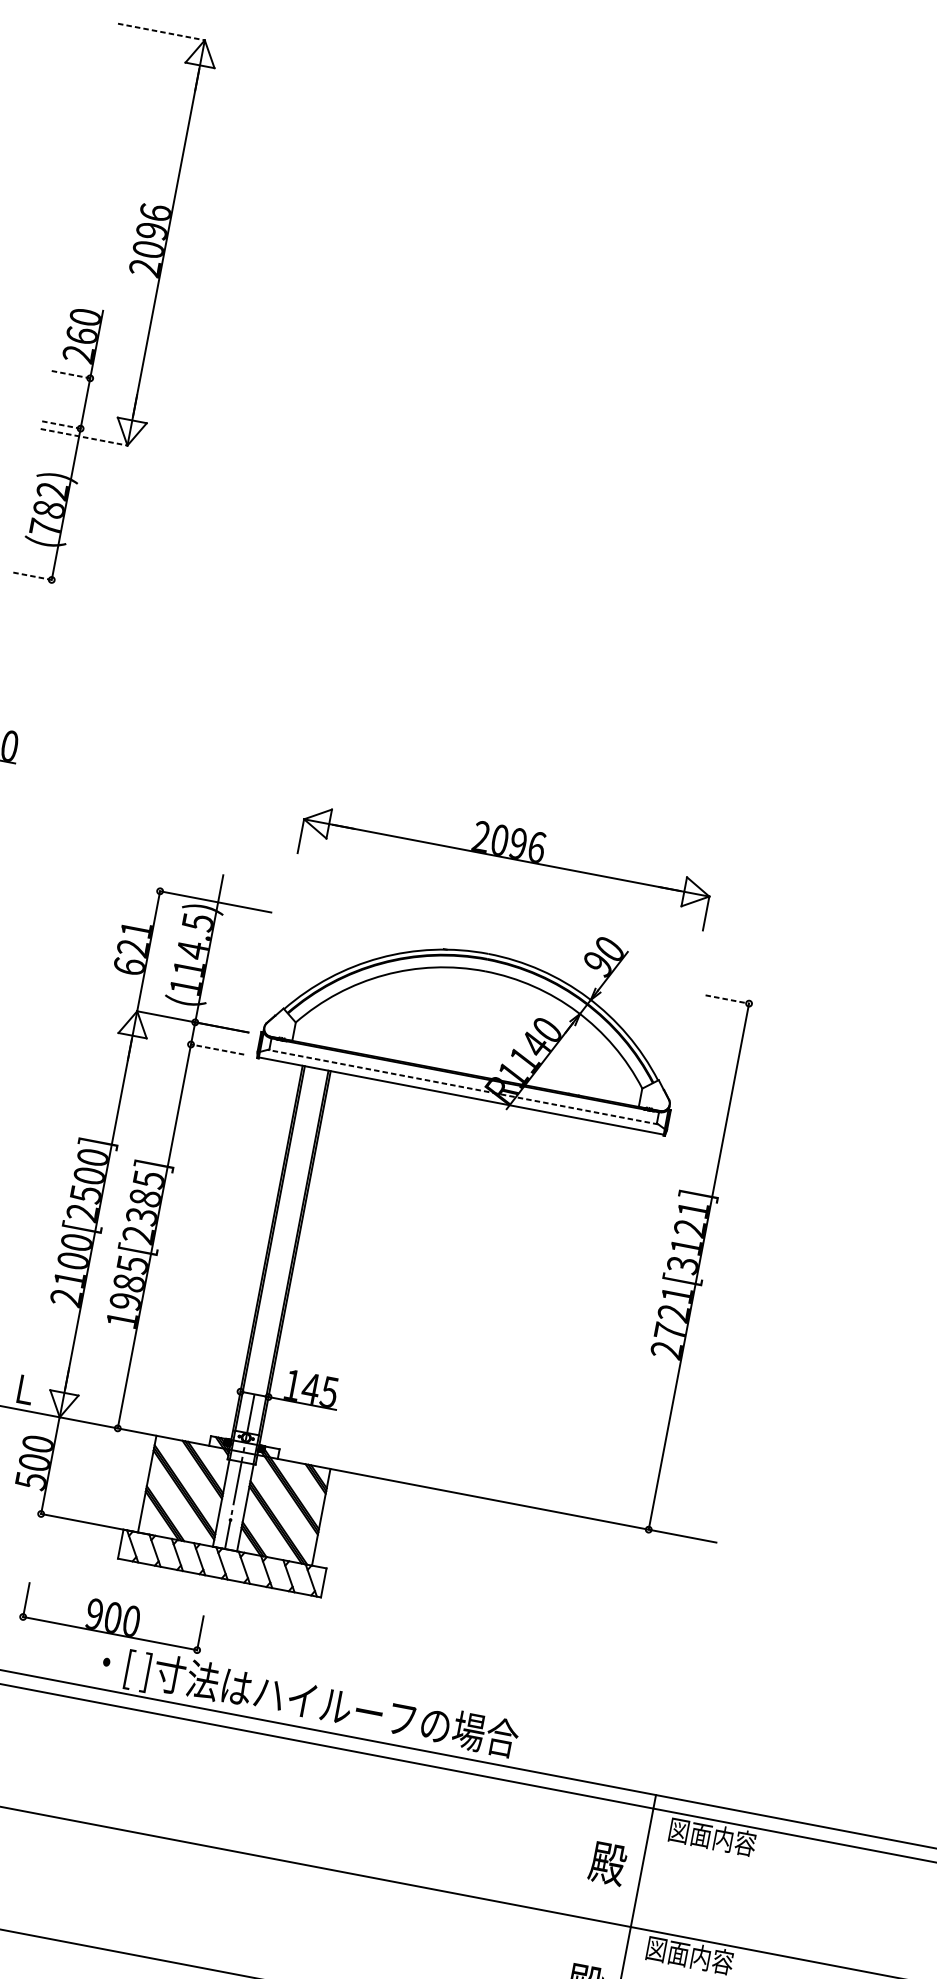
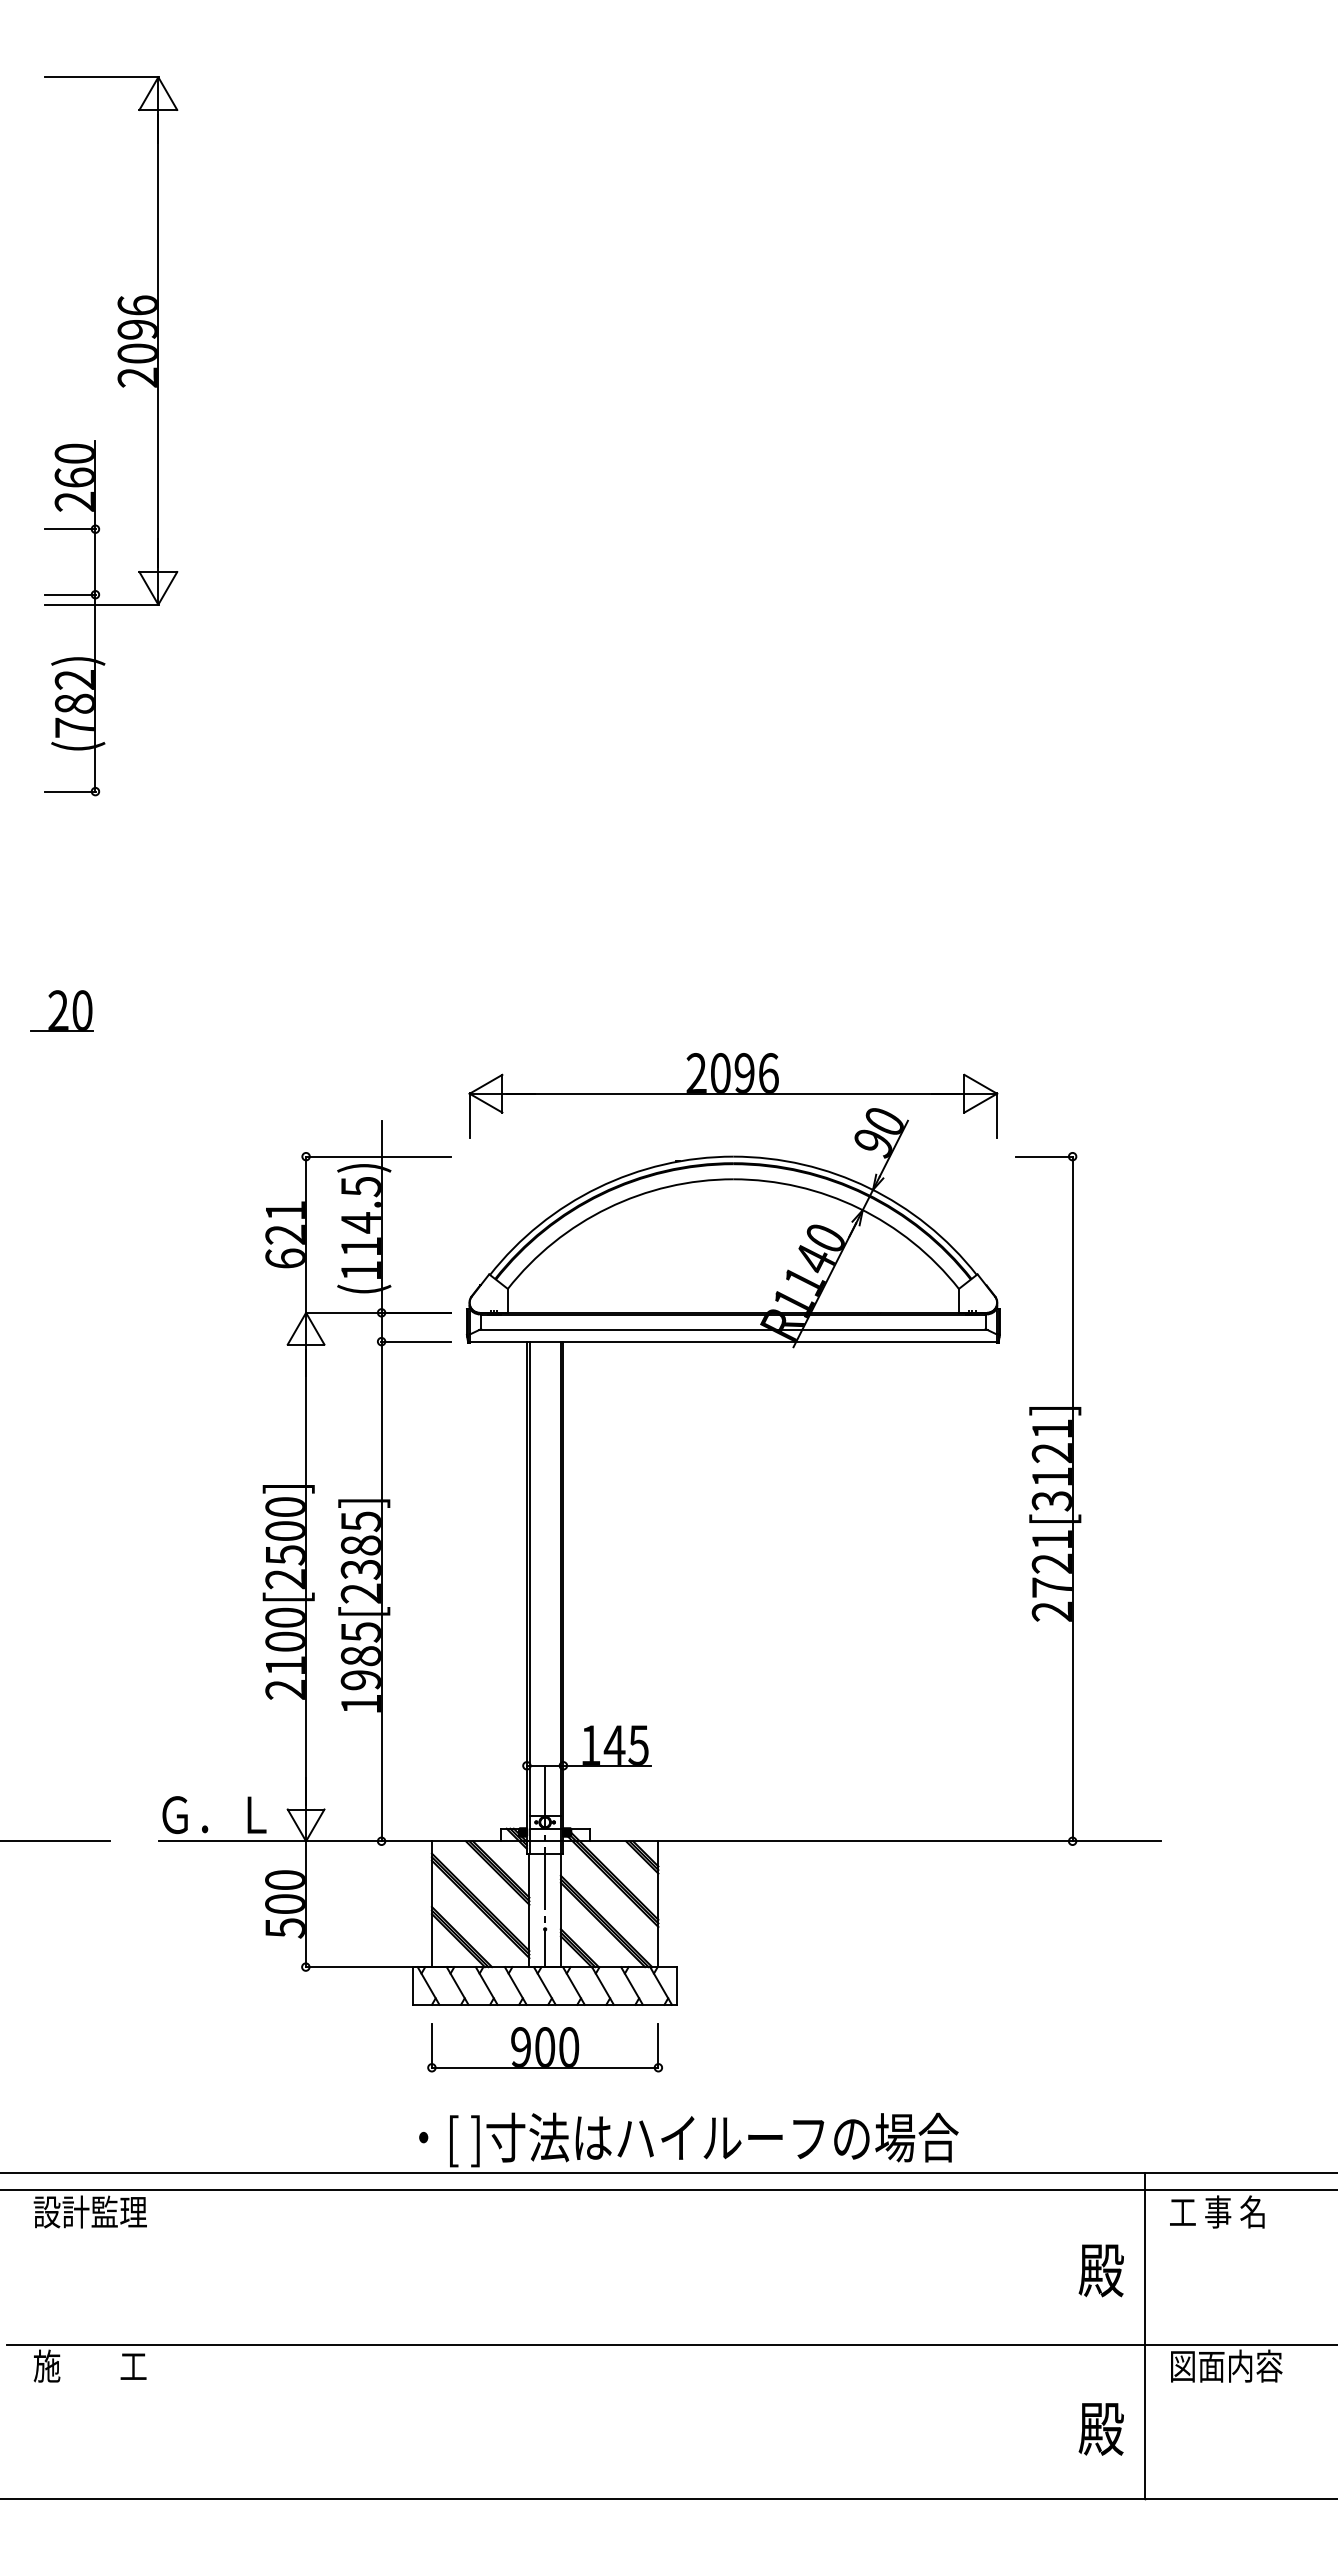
line: (161, 32) -> (101, 77), dashed -> solid
line: (71, 375) -> (71, 529), dashed -> solid
line: (62, 424) -> (71, 594), dashed -> solid
line: (83, 437) -> (101, 604), dashed -> solid
line: (33, 576) -> (71, 791), dashed -> solid
part: (506, 859) -> (733, 1095), moved
line: (727, 999) -> (1044, 1156), dashed -> solid
line: (217, 1049) -> (416, 1341), dashed -> solid
line: (462, 1087) -> (732, 1330), dashed -> solid
part: (112, 1617) -> (544, 2047), moved
text: (712, 1836) -> (1226, 2211), 図面内容 -> 工 事 名

